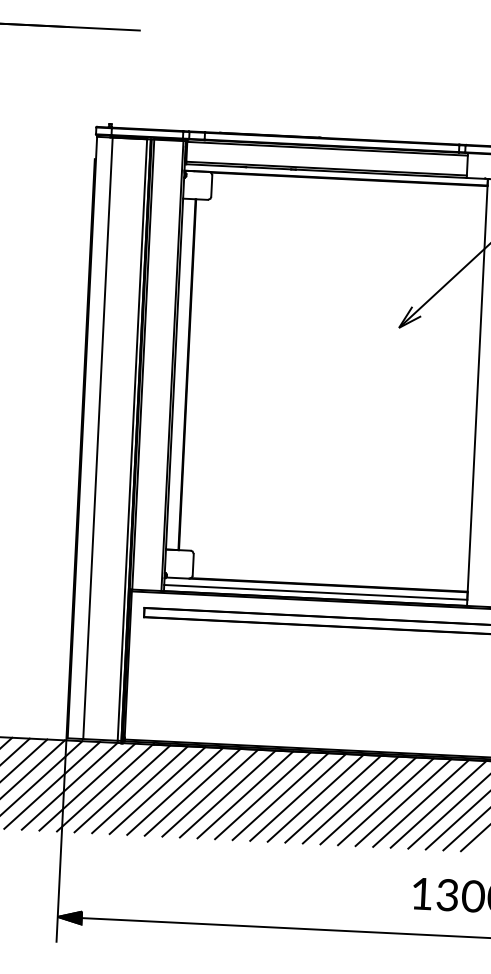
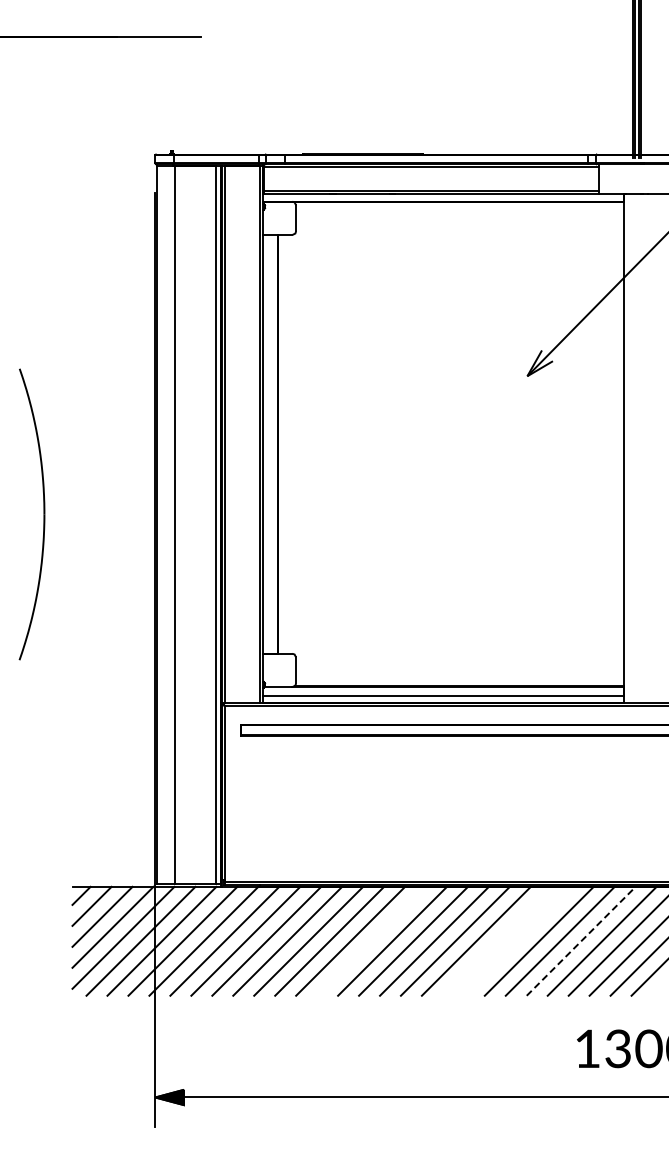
line: (245, 794) -> (371, 940), removed
line: (350, 799) -> (496, 940), removed
line: (367, 800) -> (517, 940), removed
line: (421, 802) -> (581, 940), solid -> dashed

